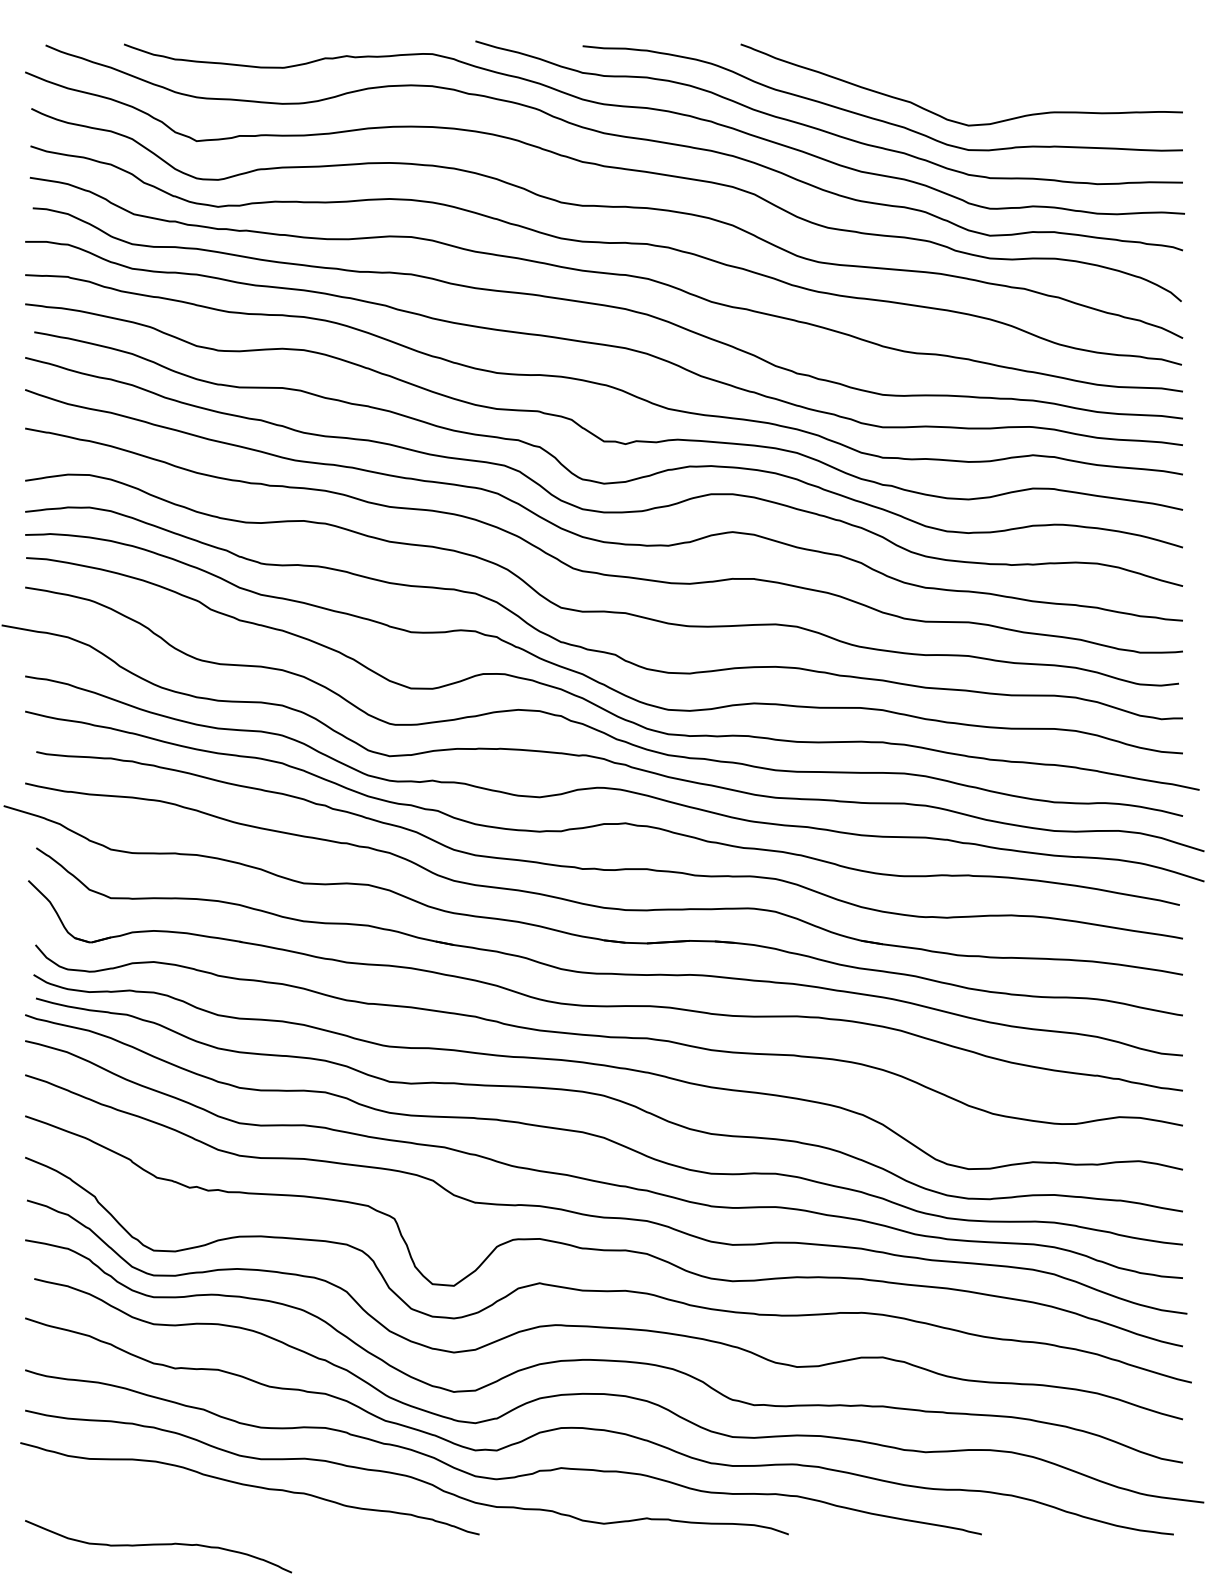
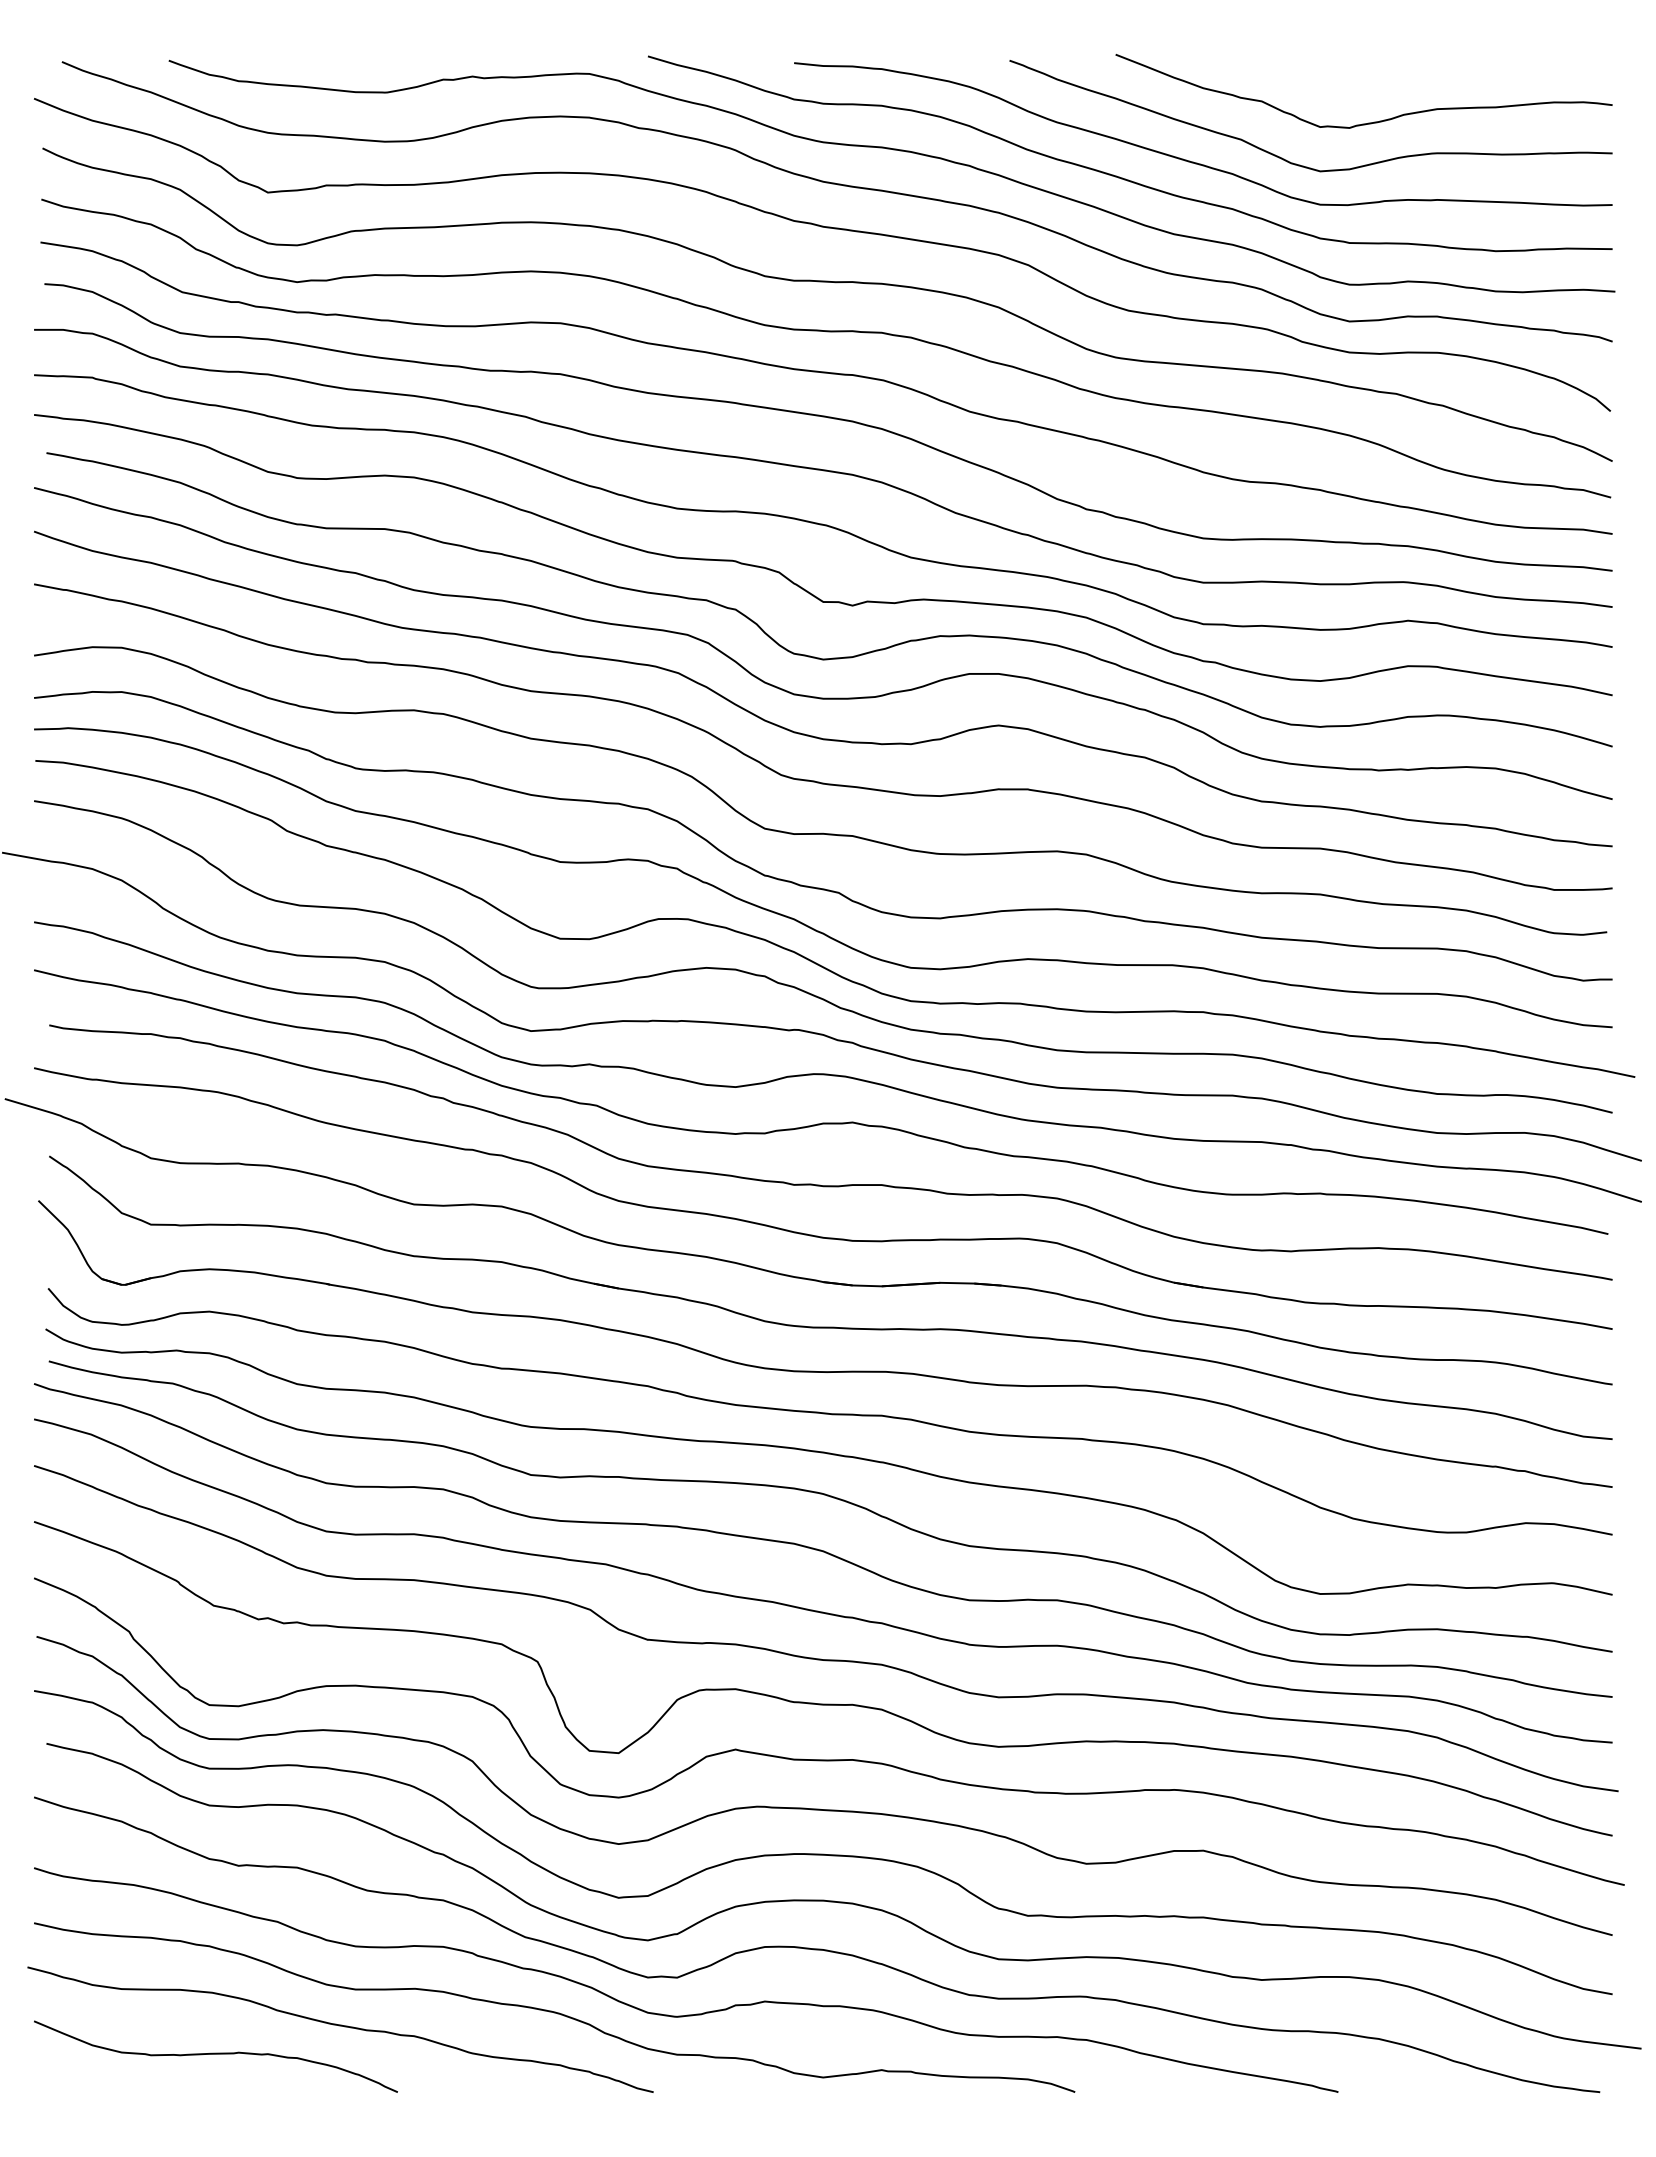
curve: (1003, 89) -> (1368, 122), added
curve: (158, 1545) -> (215, 2054), moved

